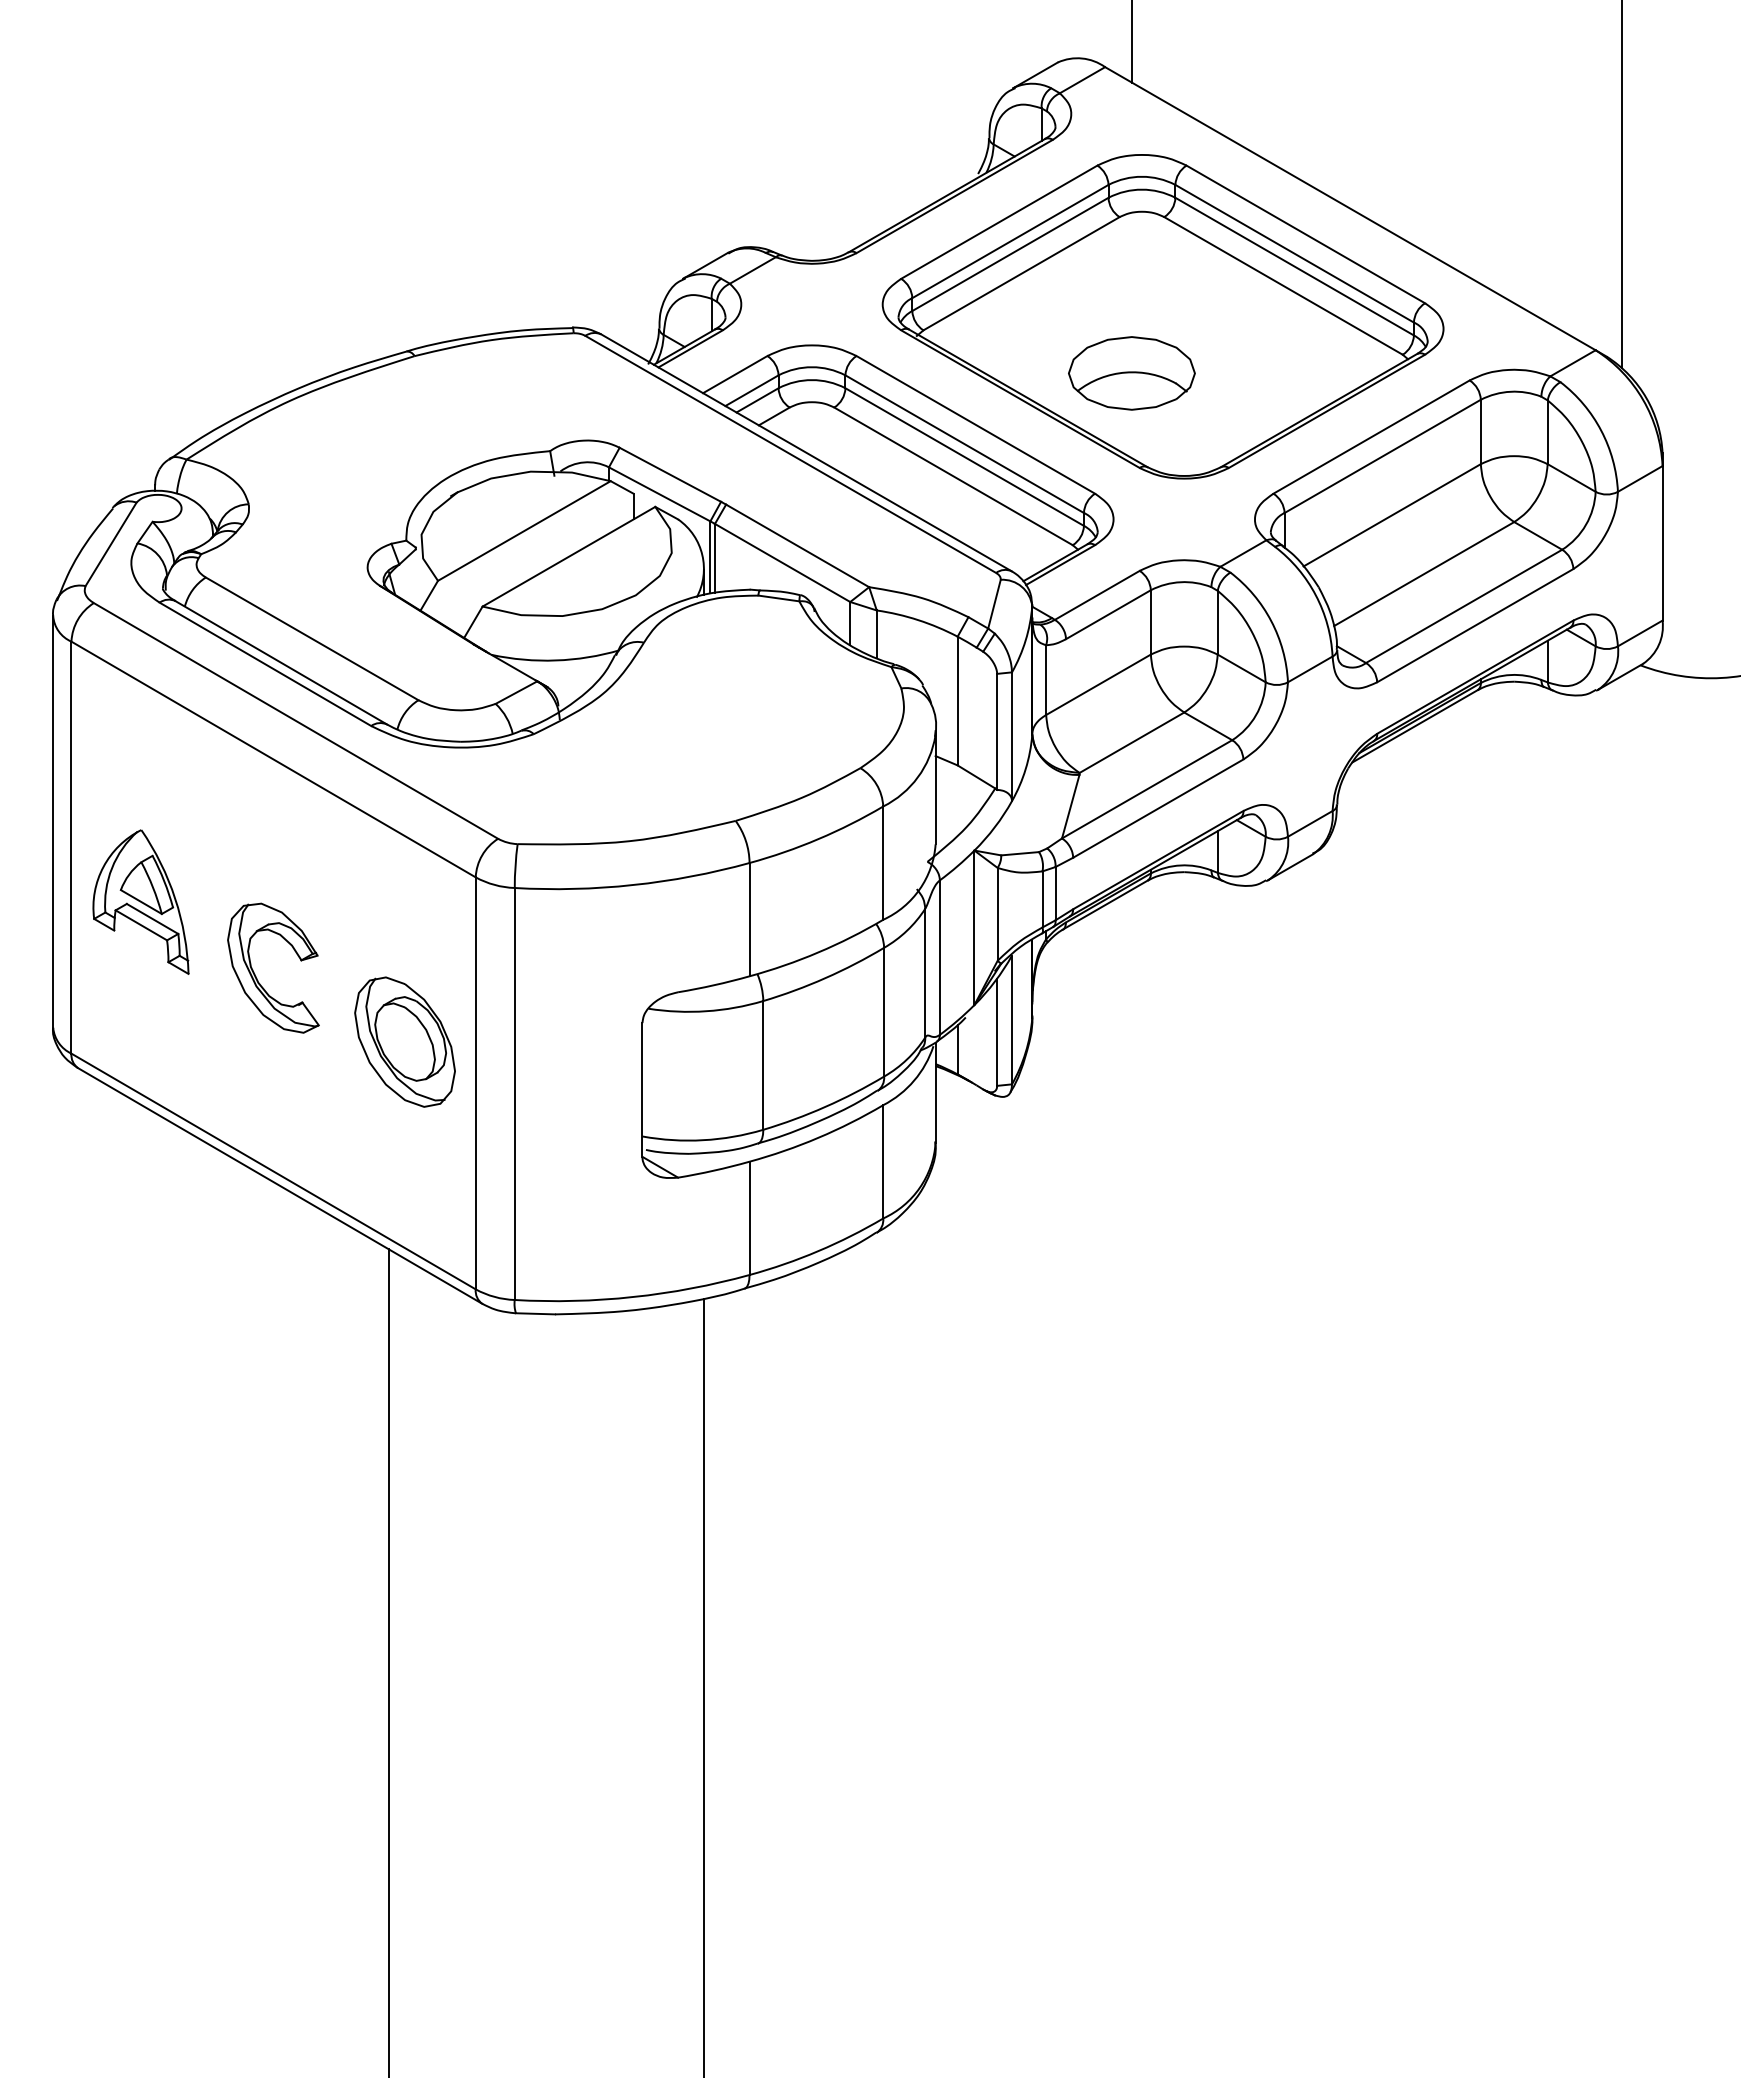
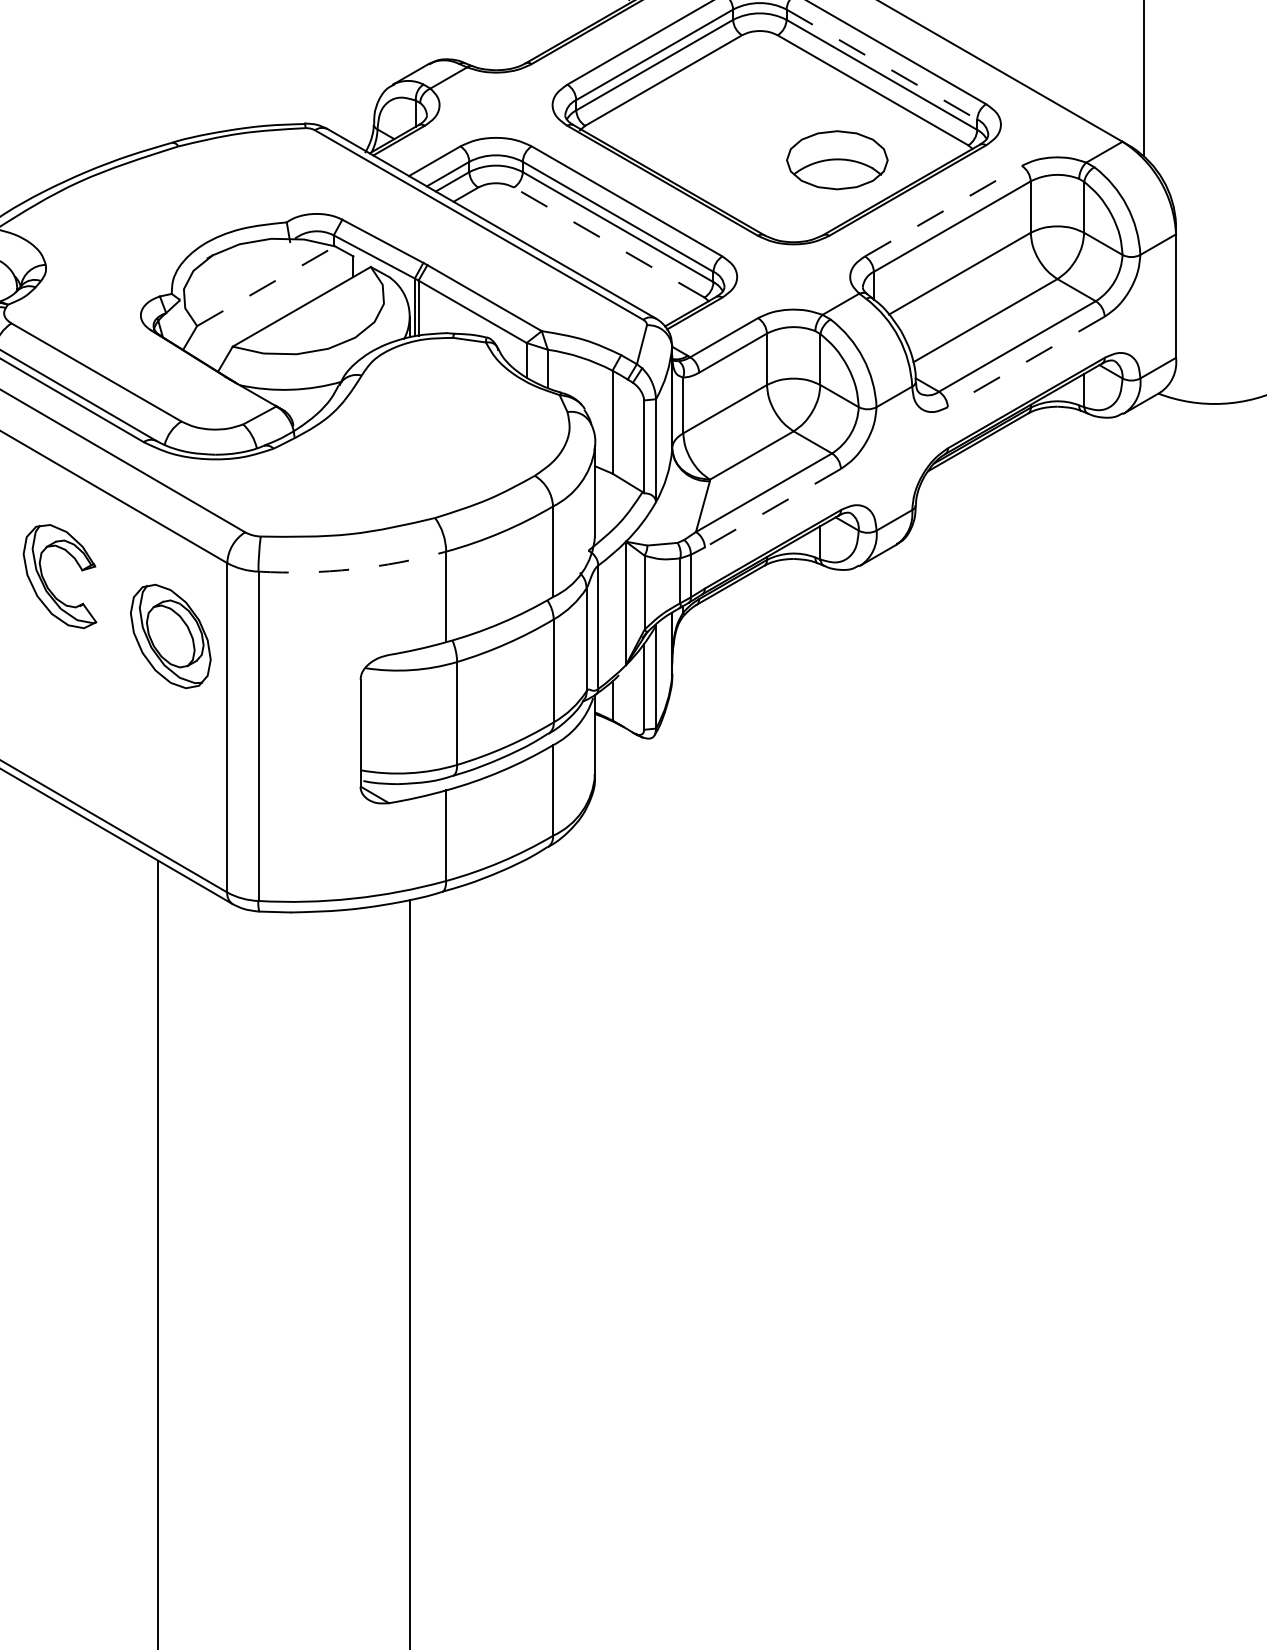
line: (1294, 253) -> (881, 64), solid -> dashed
part: (1131, 373) -> (837, 160), moved
line: (1371, 436) -> (943, 210), solid -> dashed
line: (953, 476) -> (609, 242), solid -> dashed
line: (524, 531) -> (266, 286), solid -> dashed
line: (1474, 625) -> (1025, 361), solid -> dashed
line: (1157, 808) -> (772, 508), solid -> dashed
arc: (633, 885) -> (353, 569), solid -> dashed
part: (256, 976) -> (46, 583), moved
part: (404, 1041) -> (170, 635), moved

